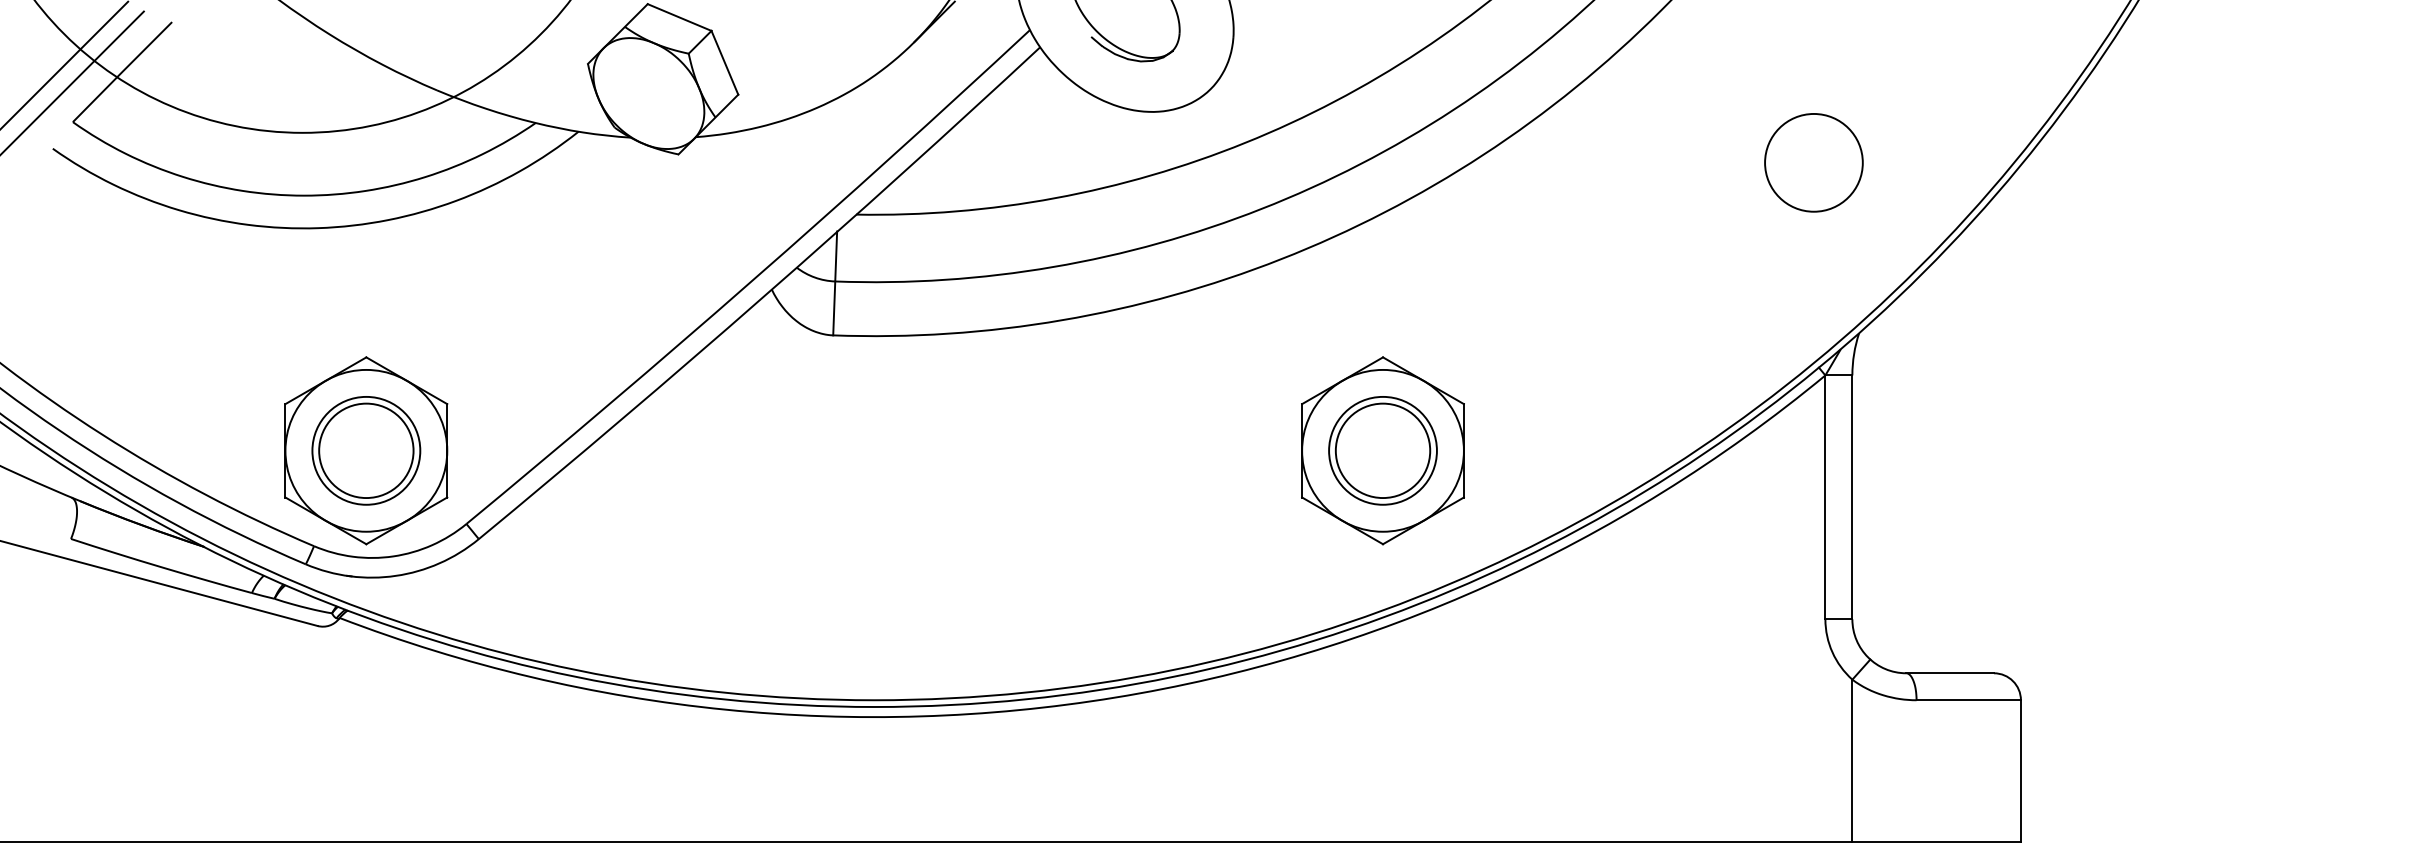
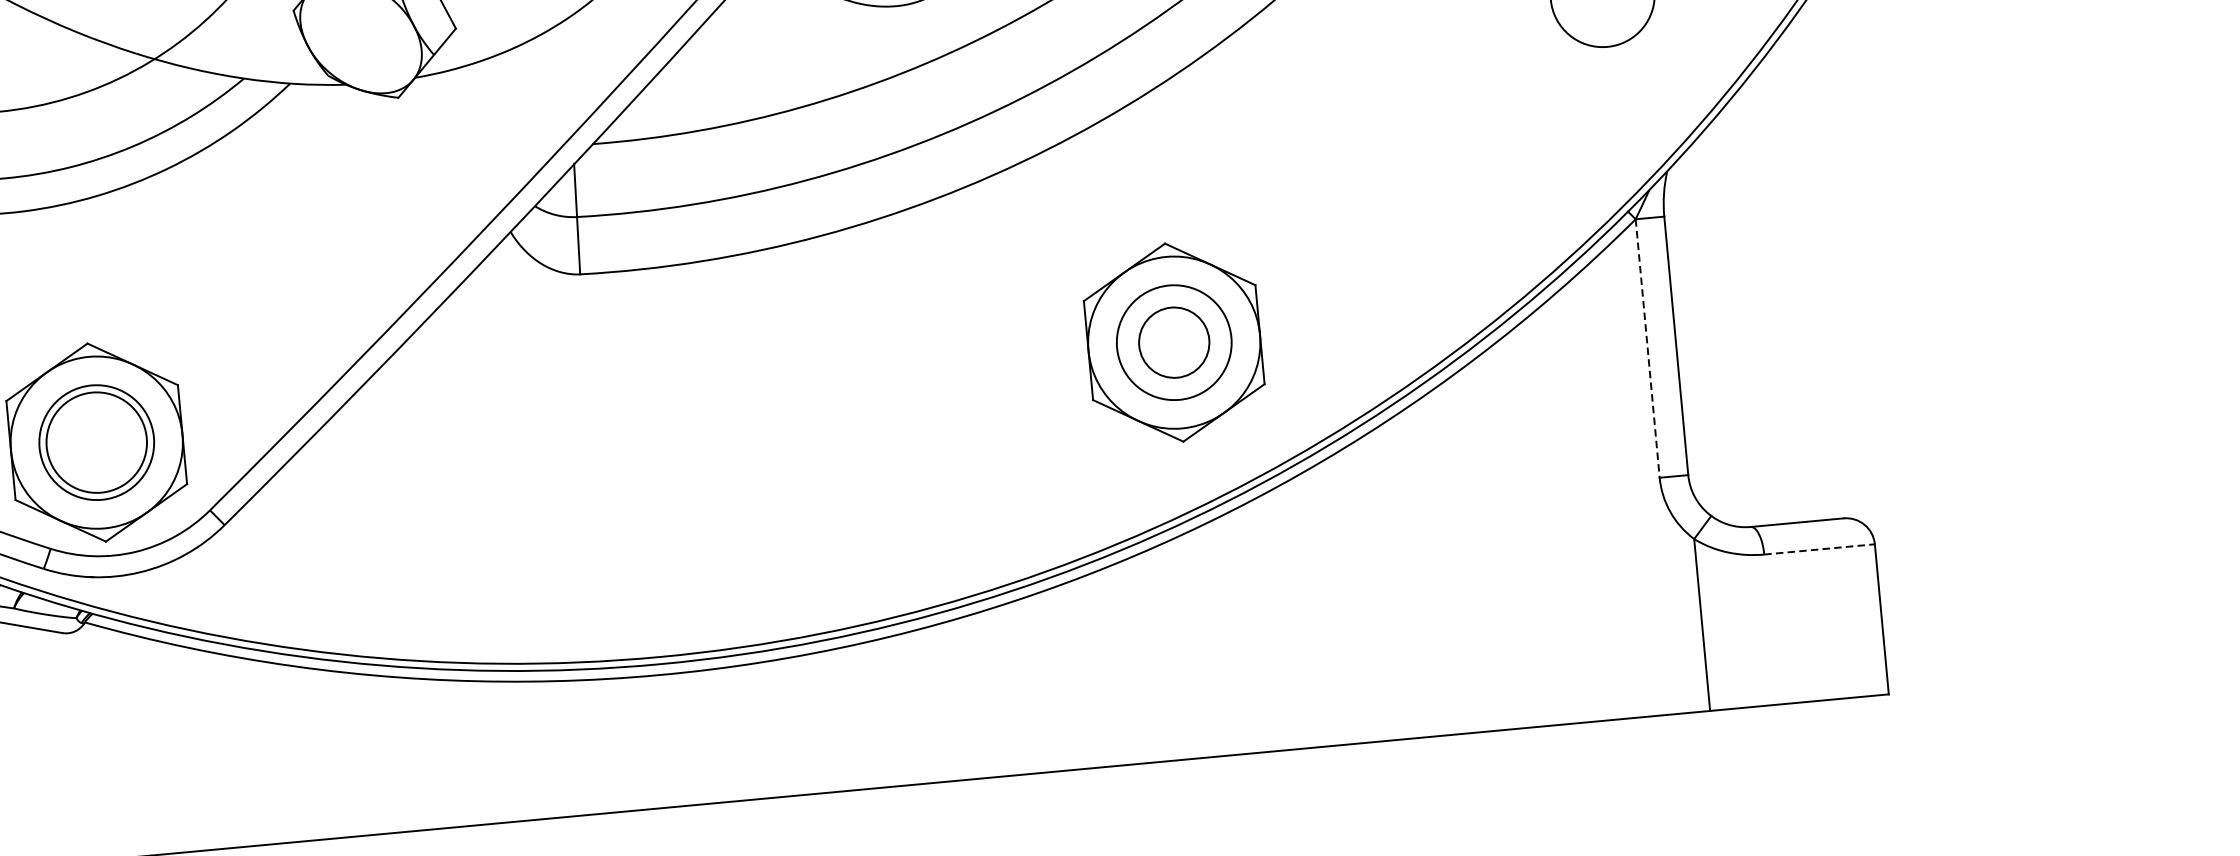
circle: (1382, 450) -> (1173, 342), size x0.7
line: (1825, 497) -> (1647, 348), solid -> dashed
line: (1969, 700) -> (1820, 549), solid -> dashed

